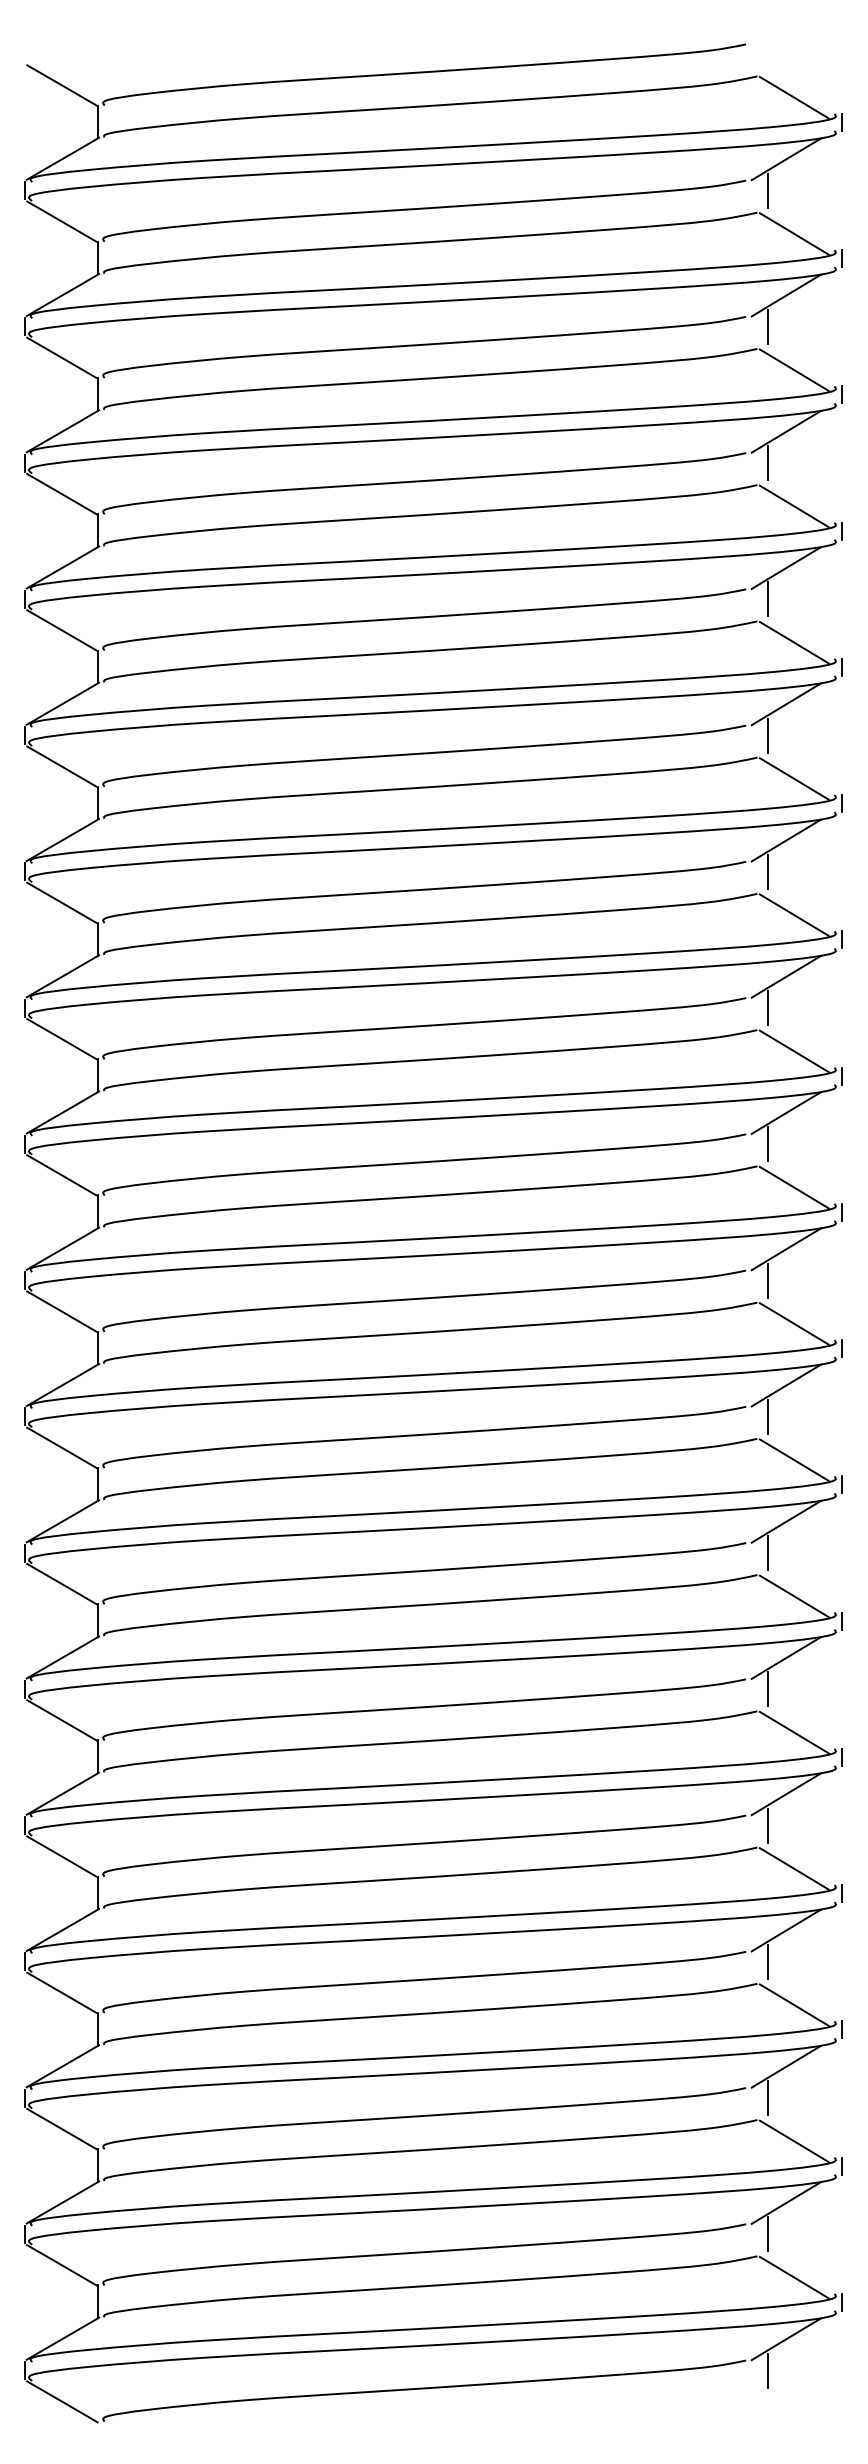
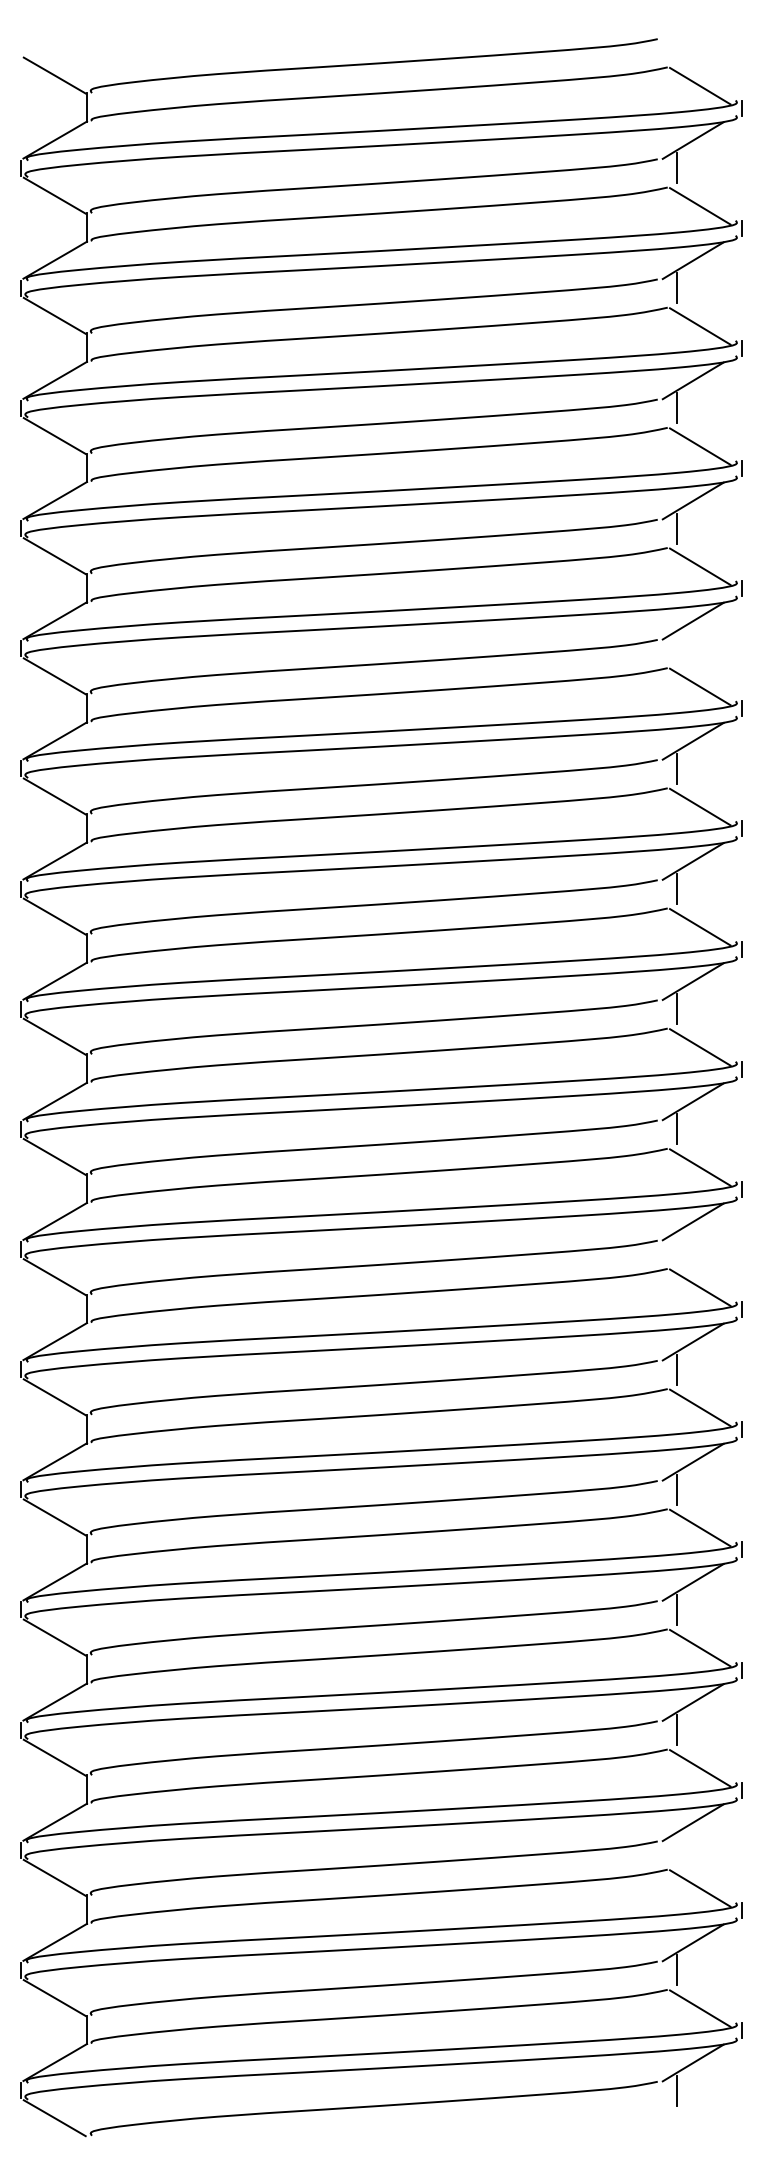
line: (768, 735) -> (677, 648), removed
line: (768, 1416) -> (677, 1249), removed
line: (768, 2098) -> (677, 1850), removed

